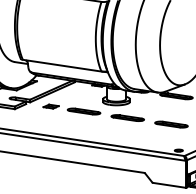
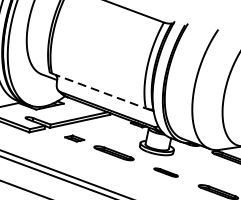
line: (62, 65) -> (99, 90), solid -> dashed
part: (127, 117) -> (166, 171), size x0.6

